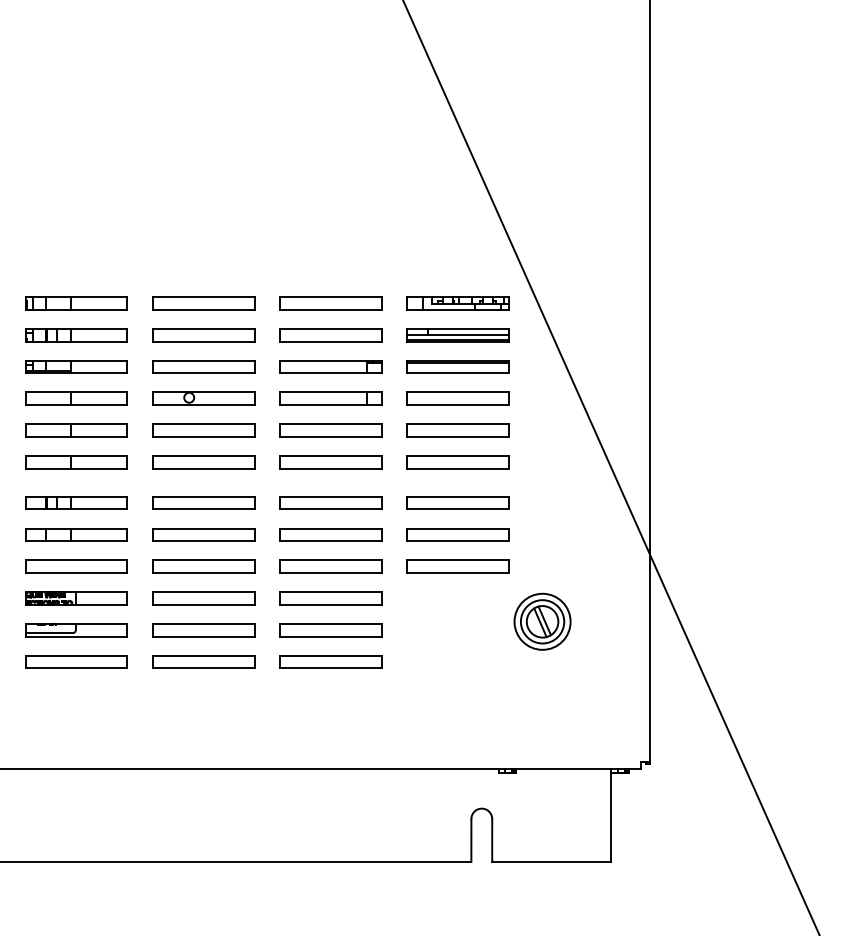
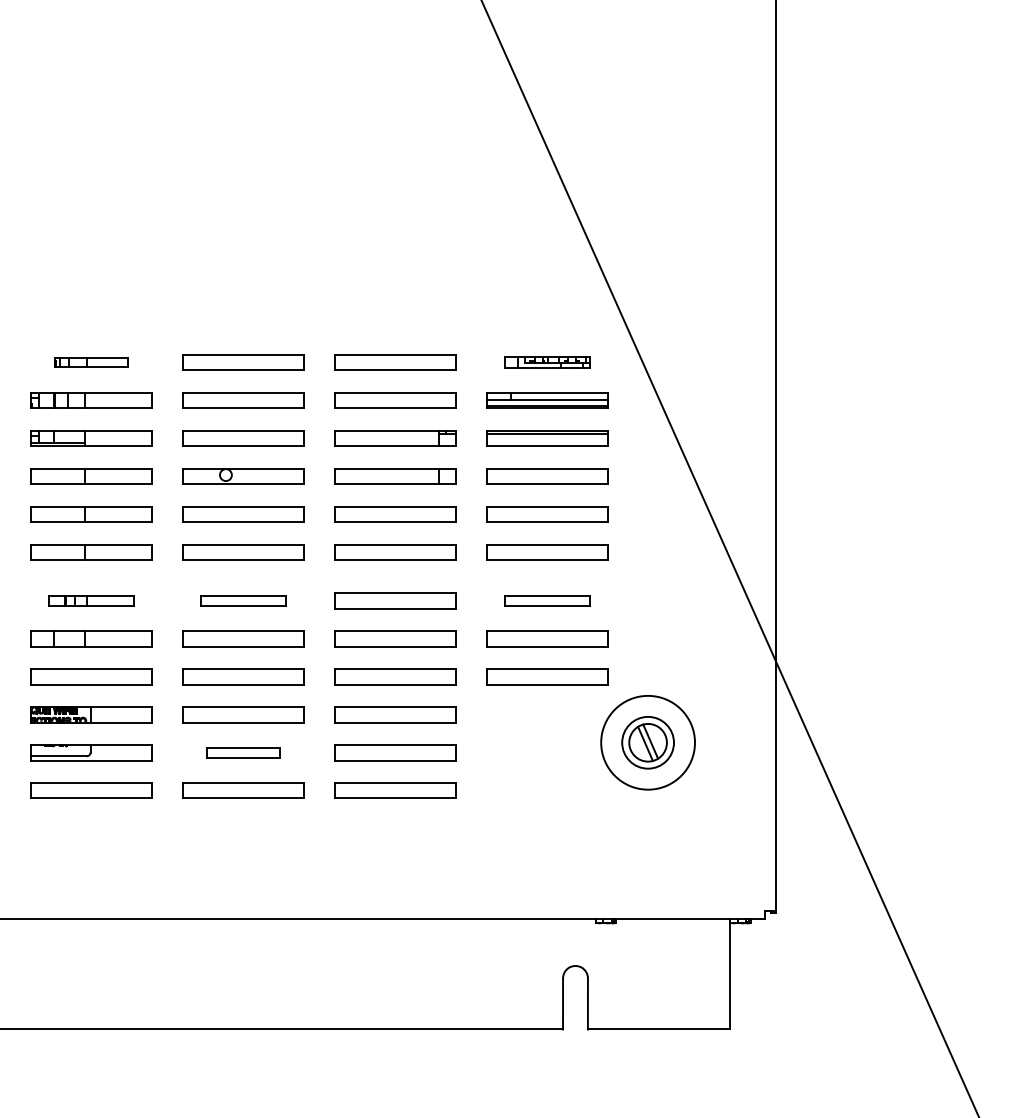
part: (76, 303) -> (91, 362), size x0.6
part: (458, 303) -> (547, 362), size x0.7
part: (76, 502) -> (91, 600), size x0.7
part: (203, 502) -> (243, 600), size x0.7
part: (458, 502) -> (547, 600), size x0.7
circle: (542, 621) -> (647, 742), size x1.4
part: (203, 629) -> (243, 752), size x0.6

